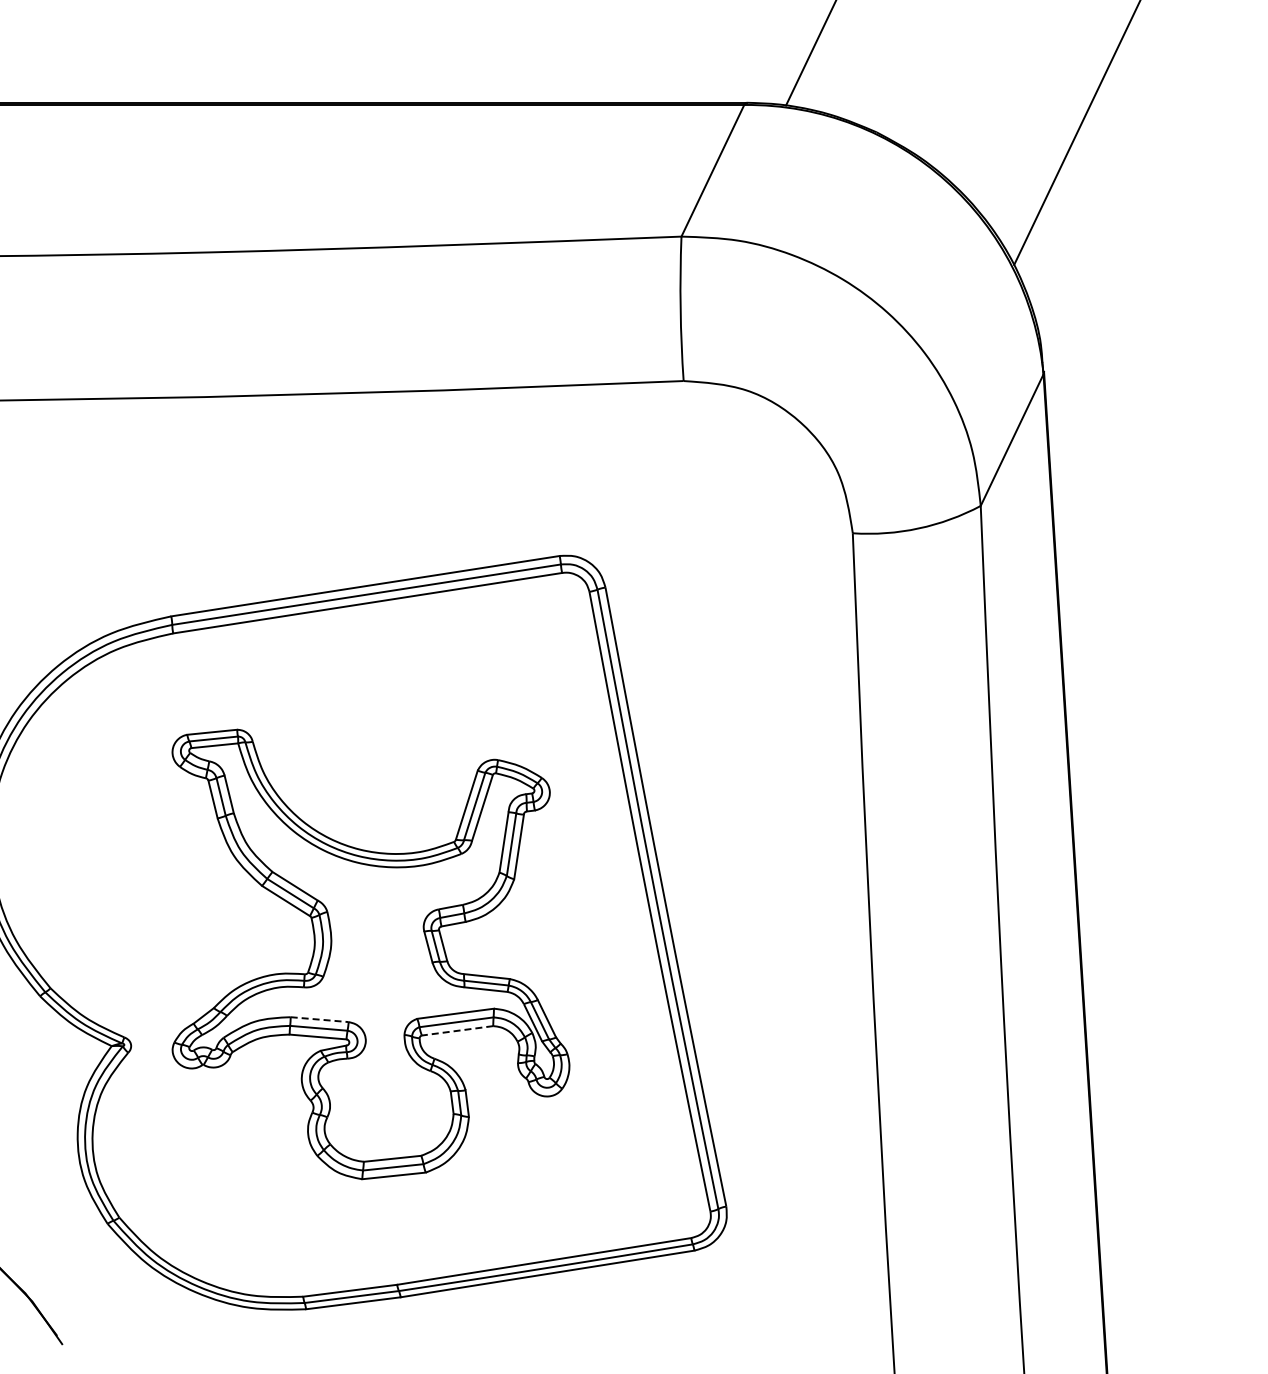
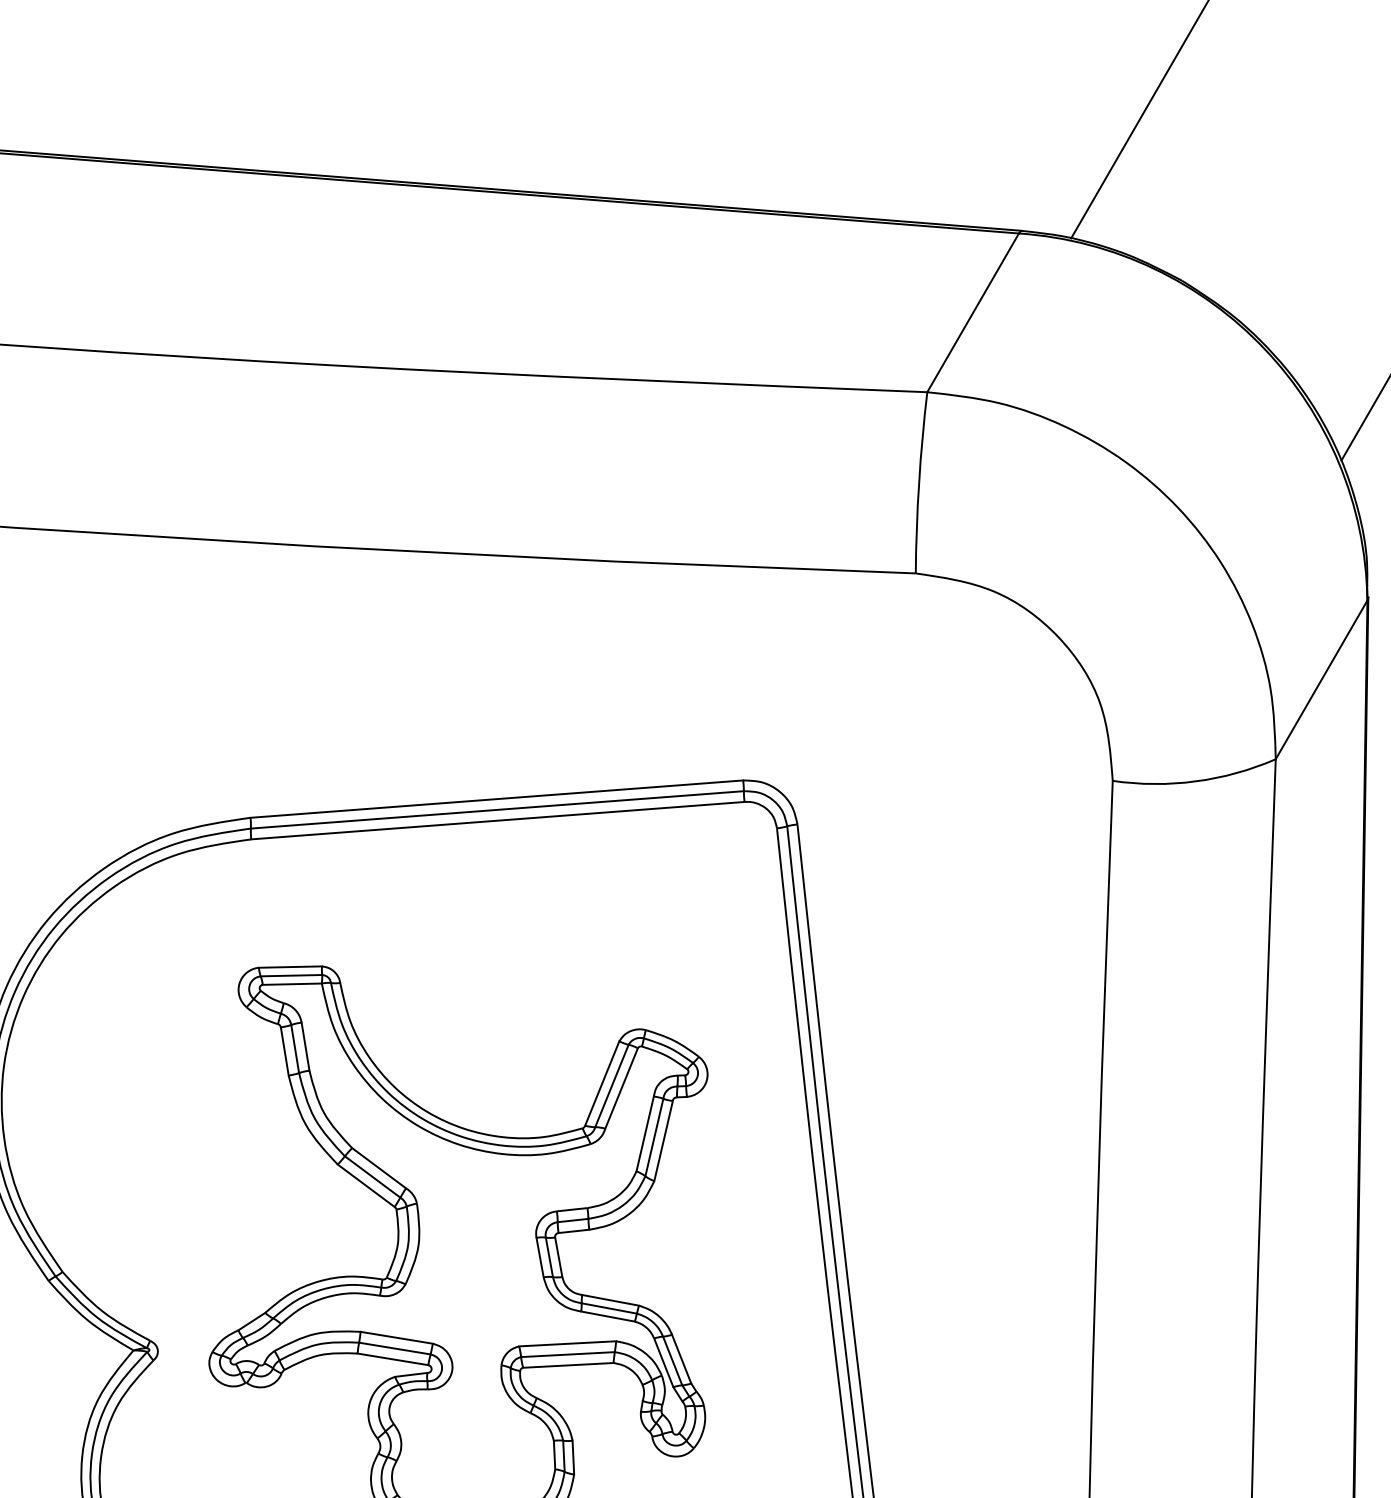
line: (320, 1019) -> (397, 1337), dashed -> solid
line: (457, 1030) -> (568, 1364), dashed -> solid

